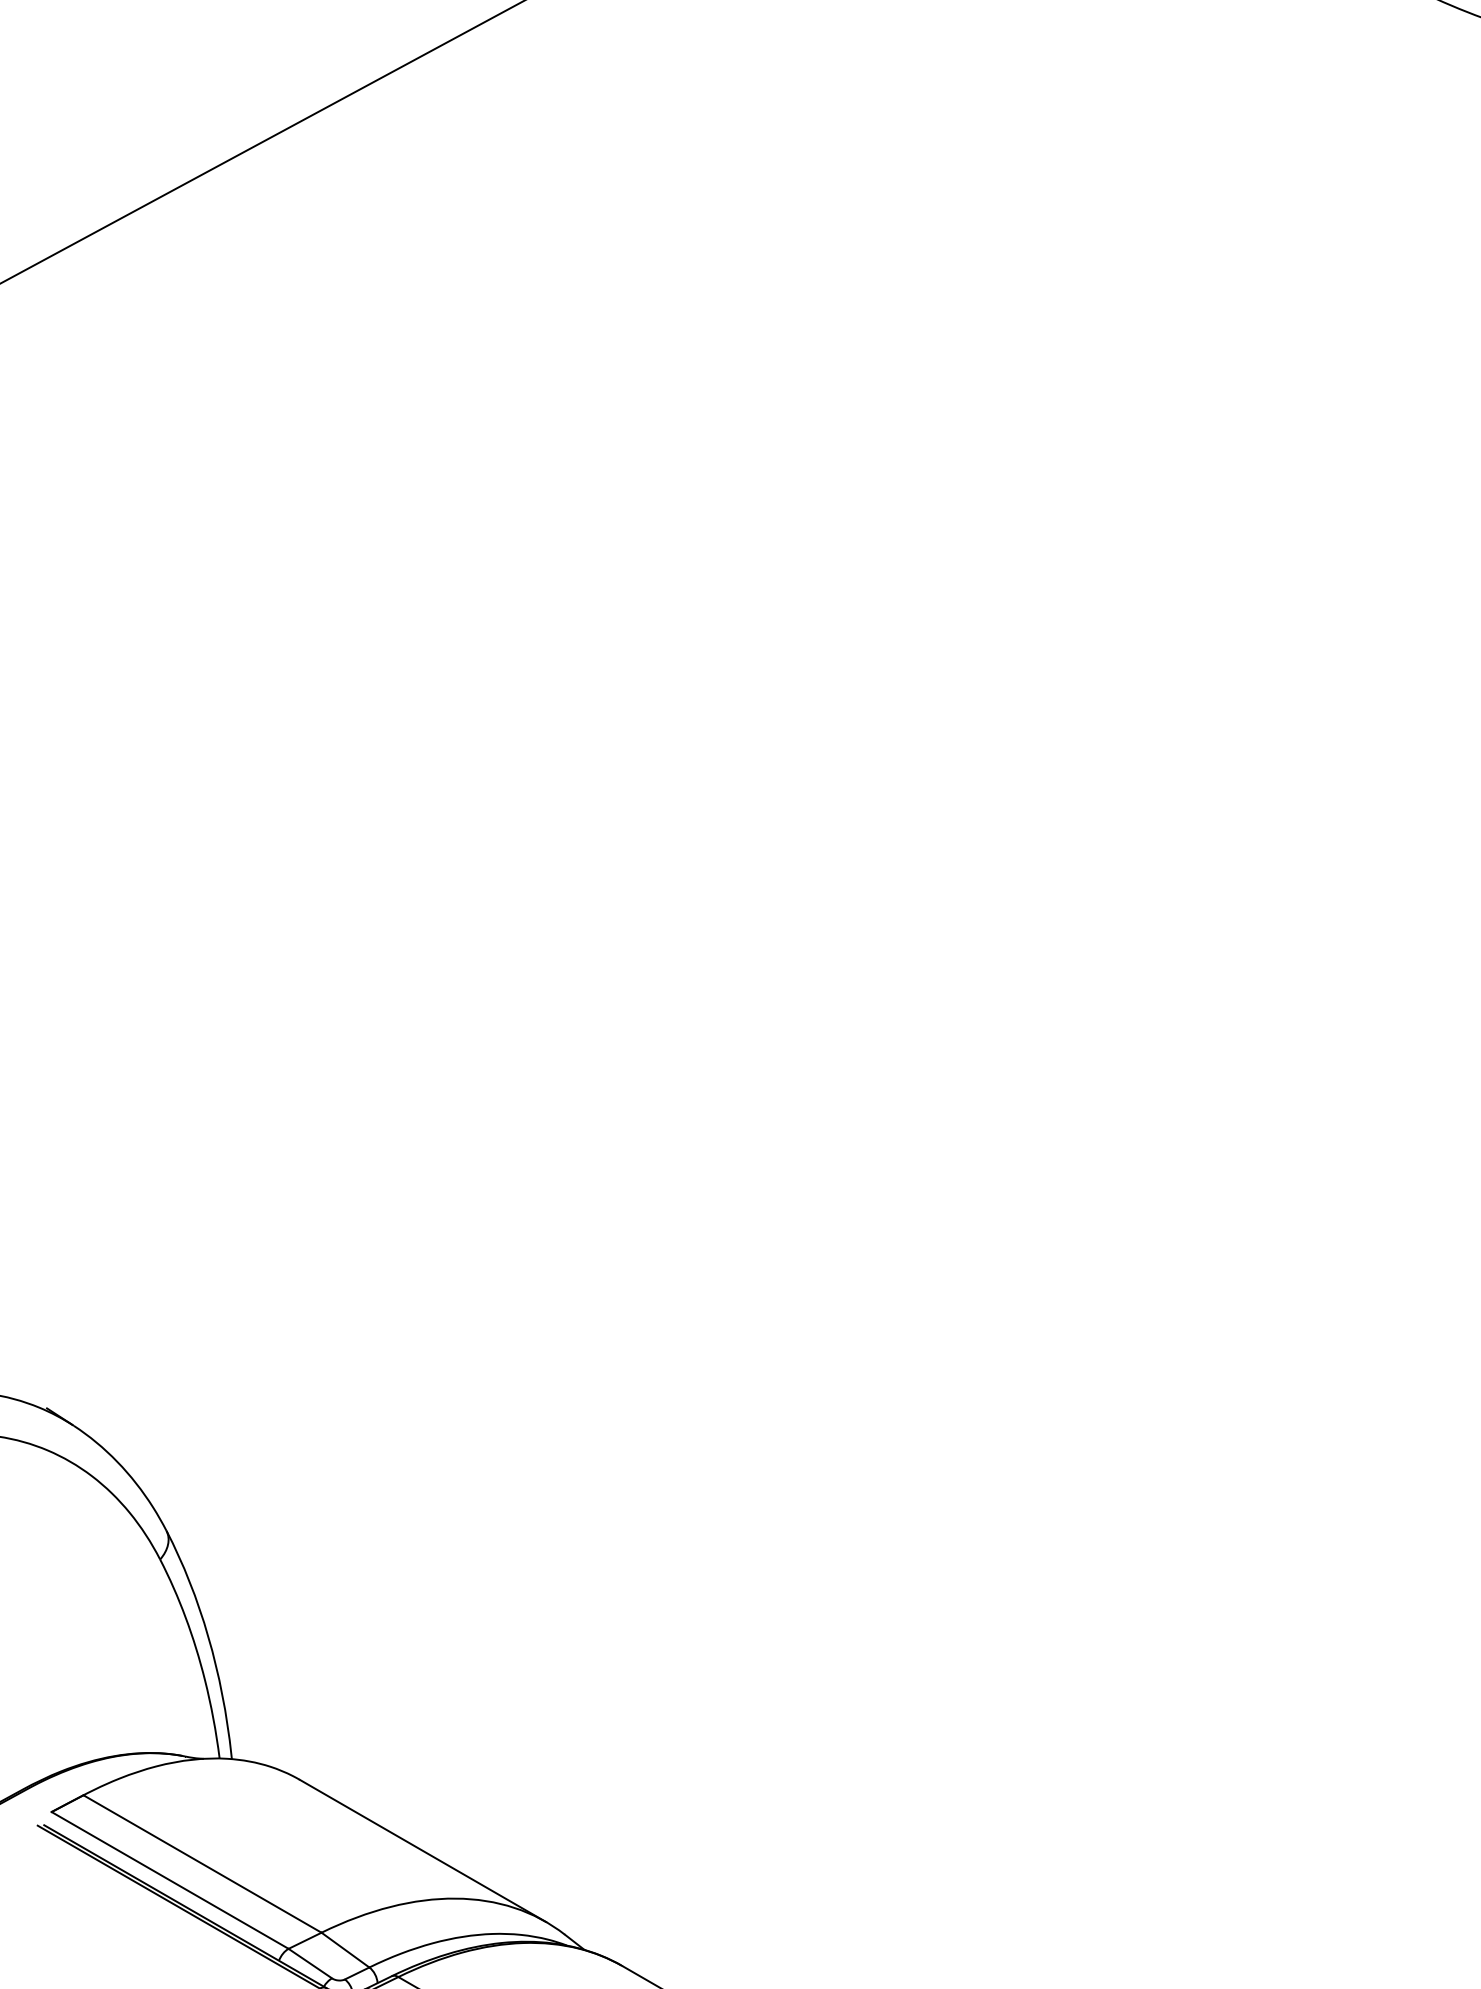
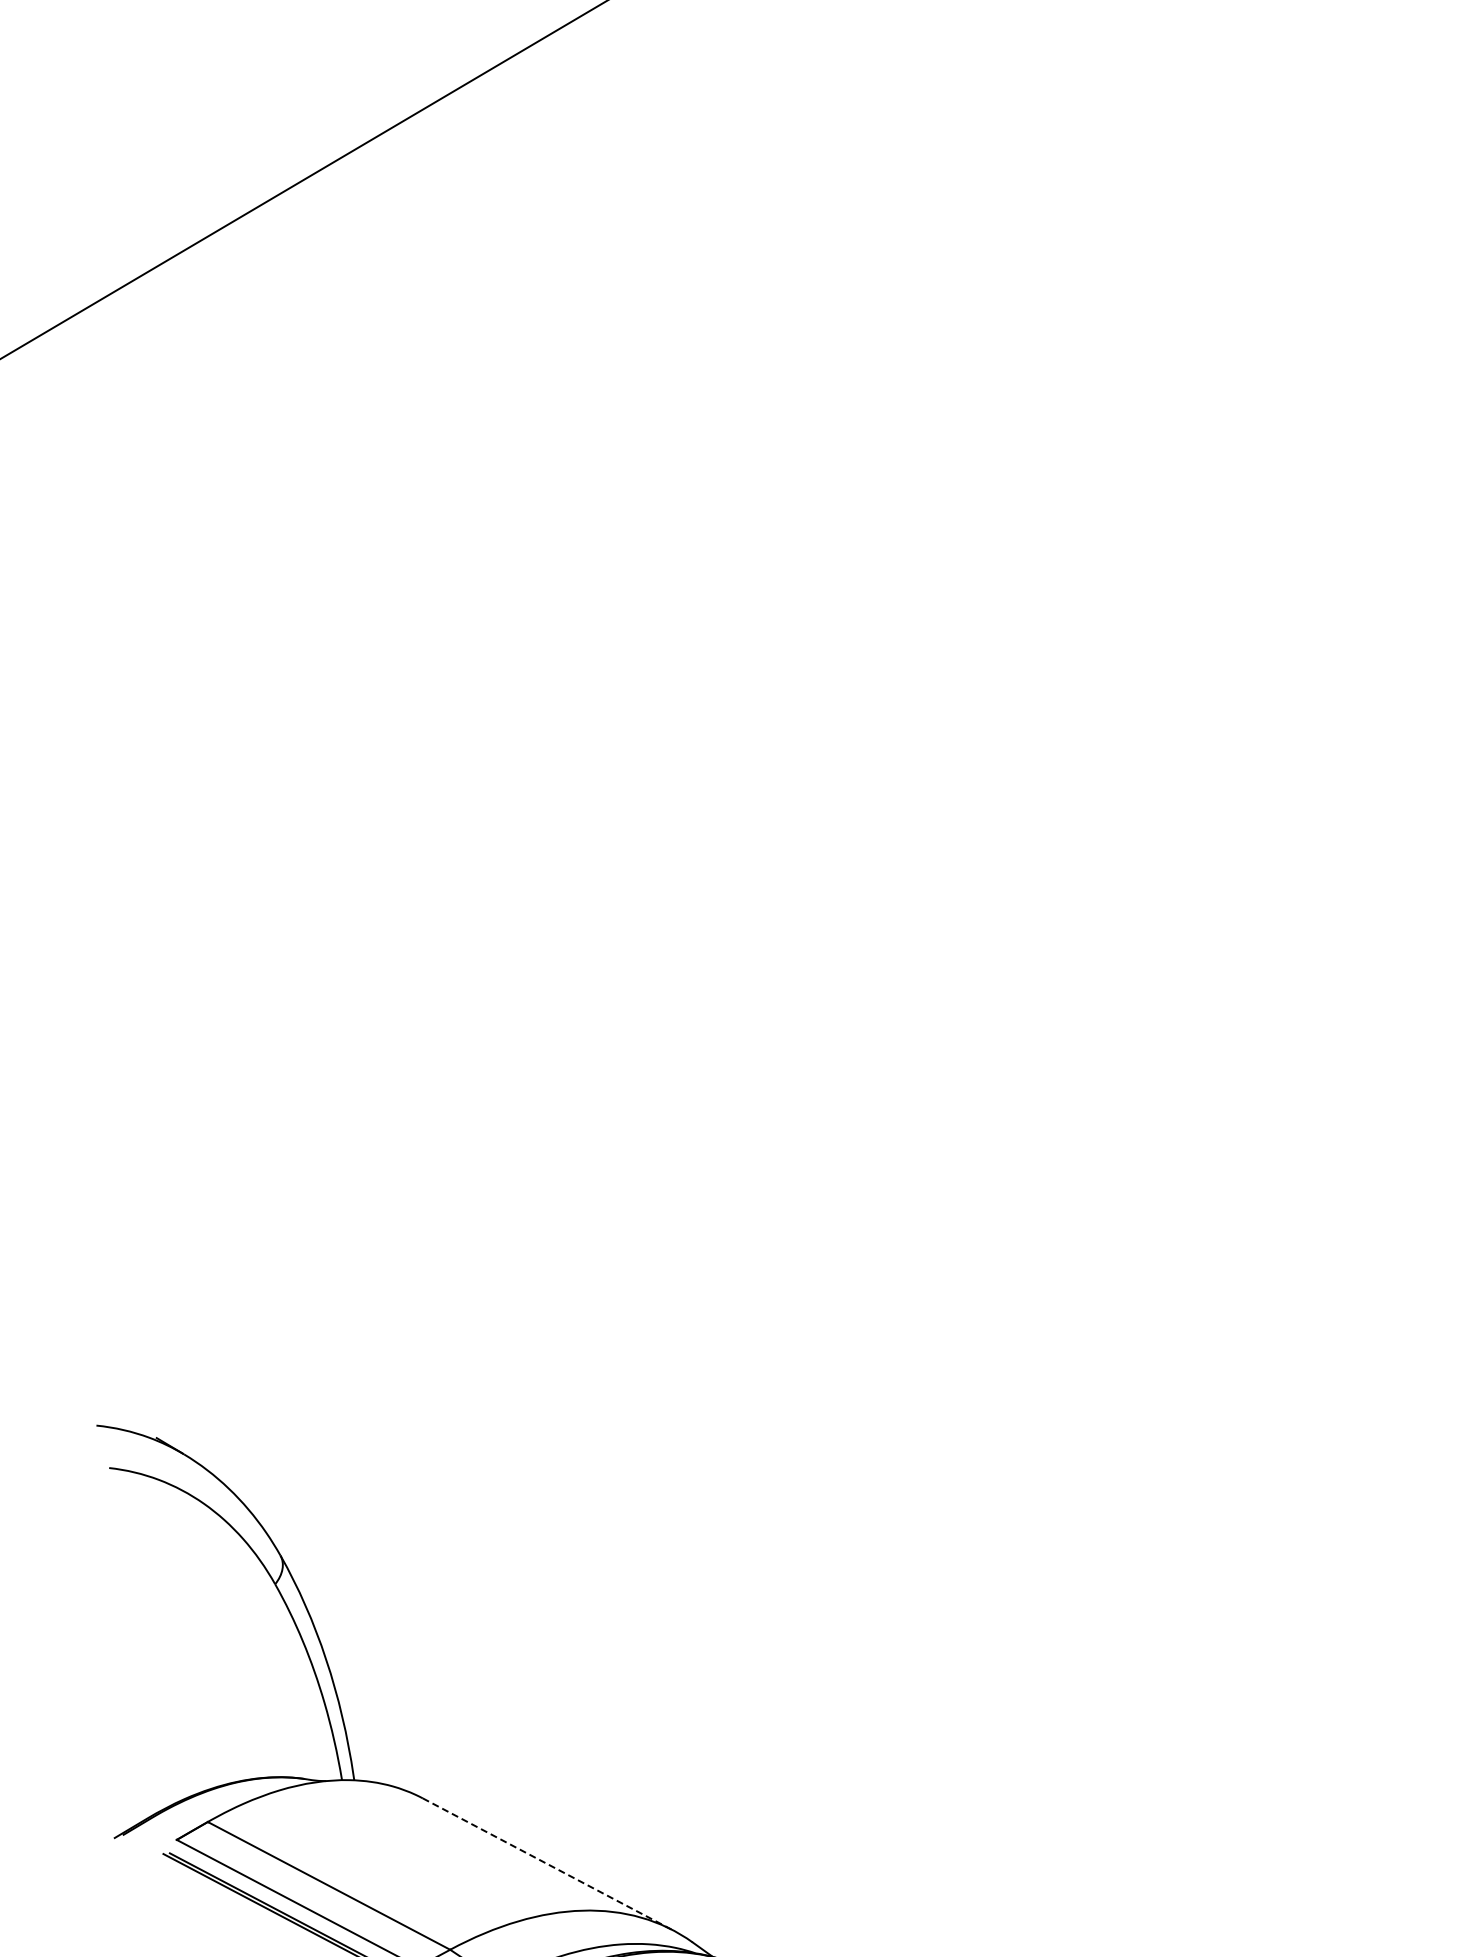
line: (423, 1851) -> (548, 1864), solid -> dashed

